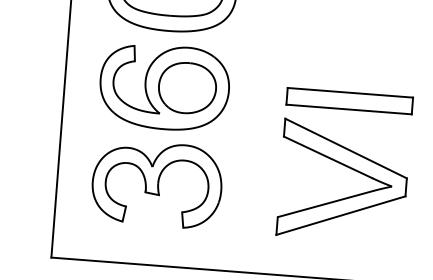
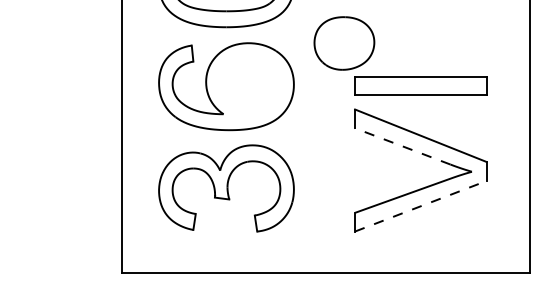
part: (187, 88) -> (344, 43), moved
line: (327, 157) -> (402, 146), solid -> dashed
line: (340, 215) -> (420, 206), solid -> dashed

